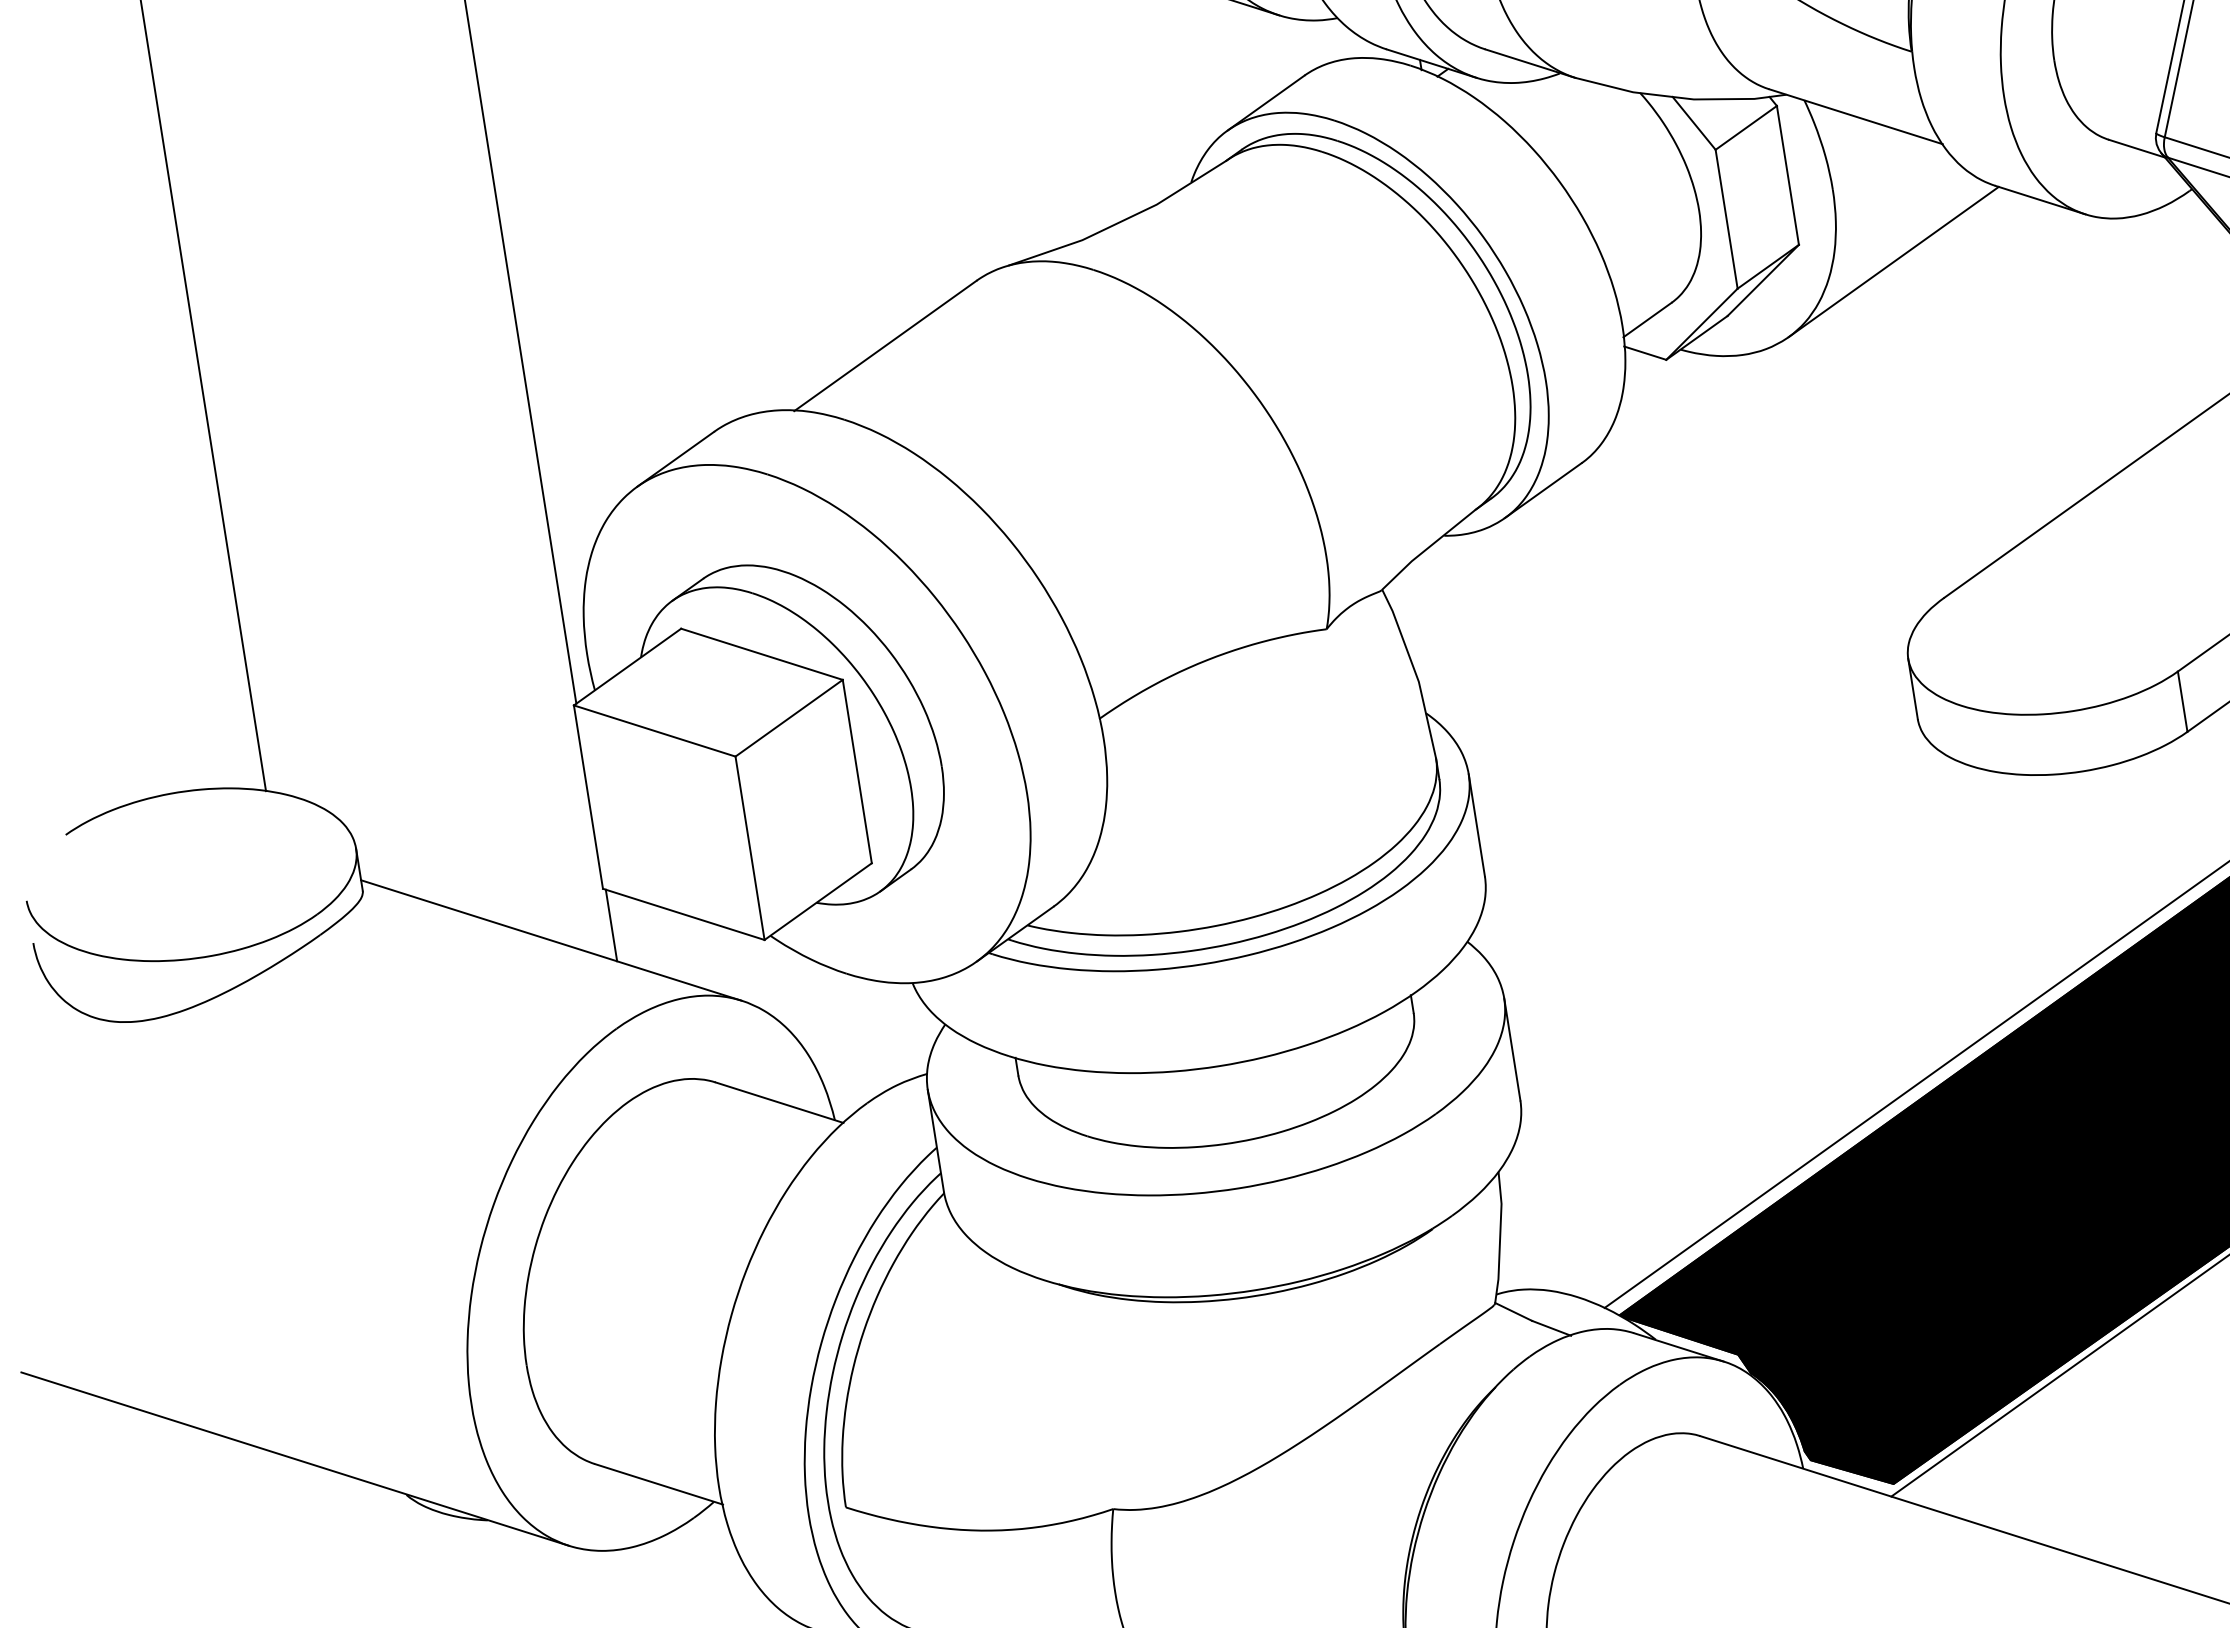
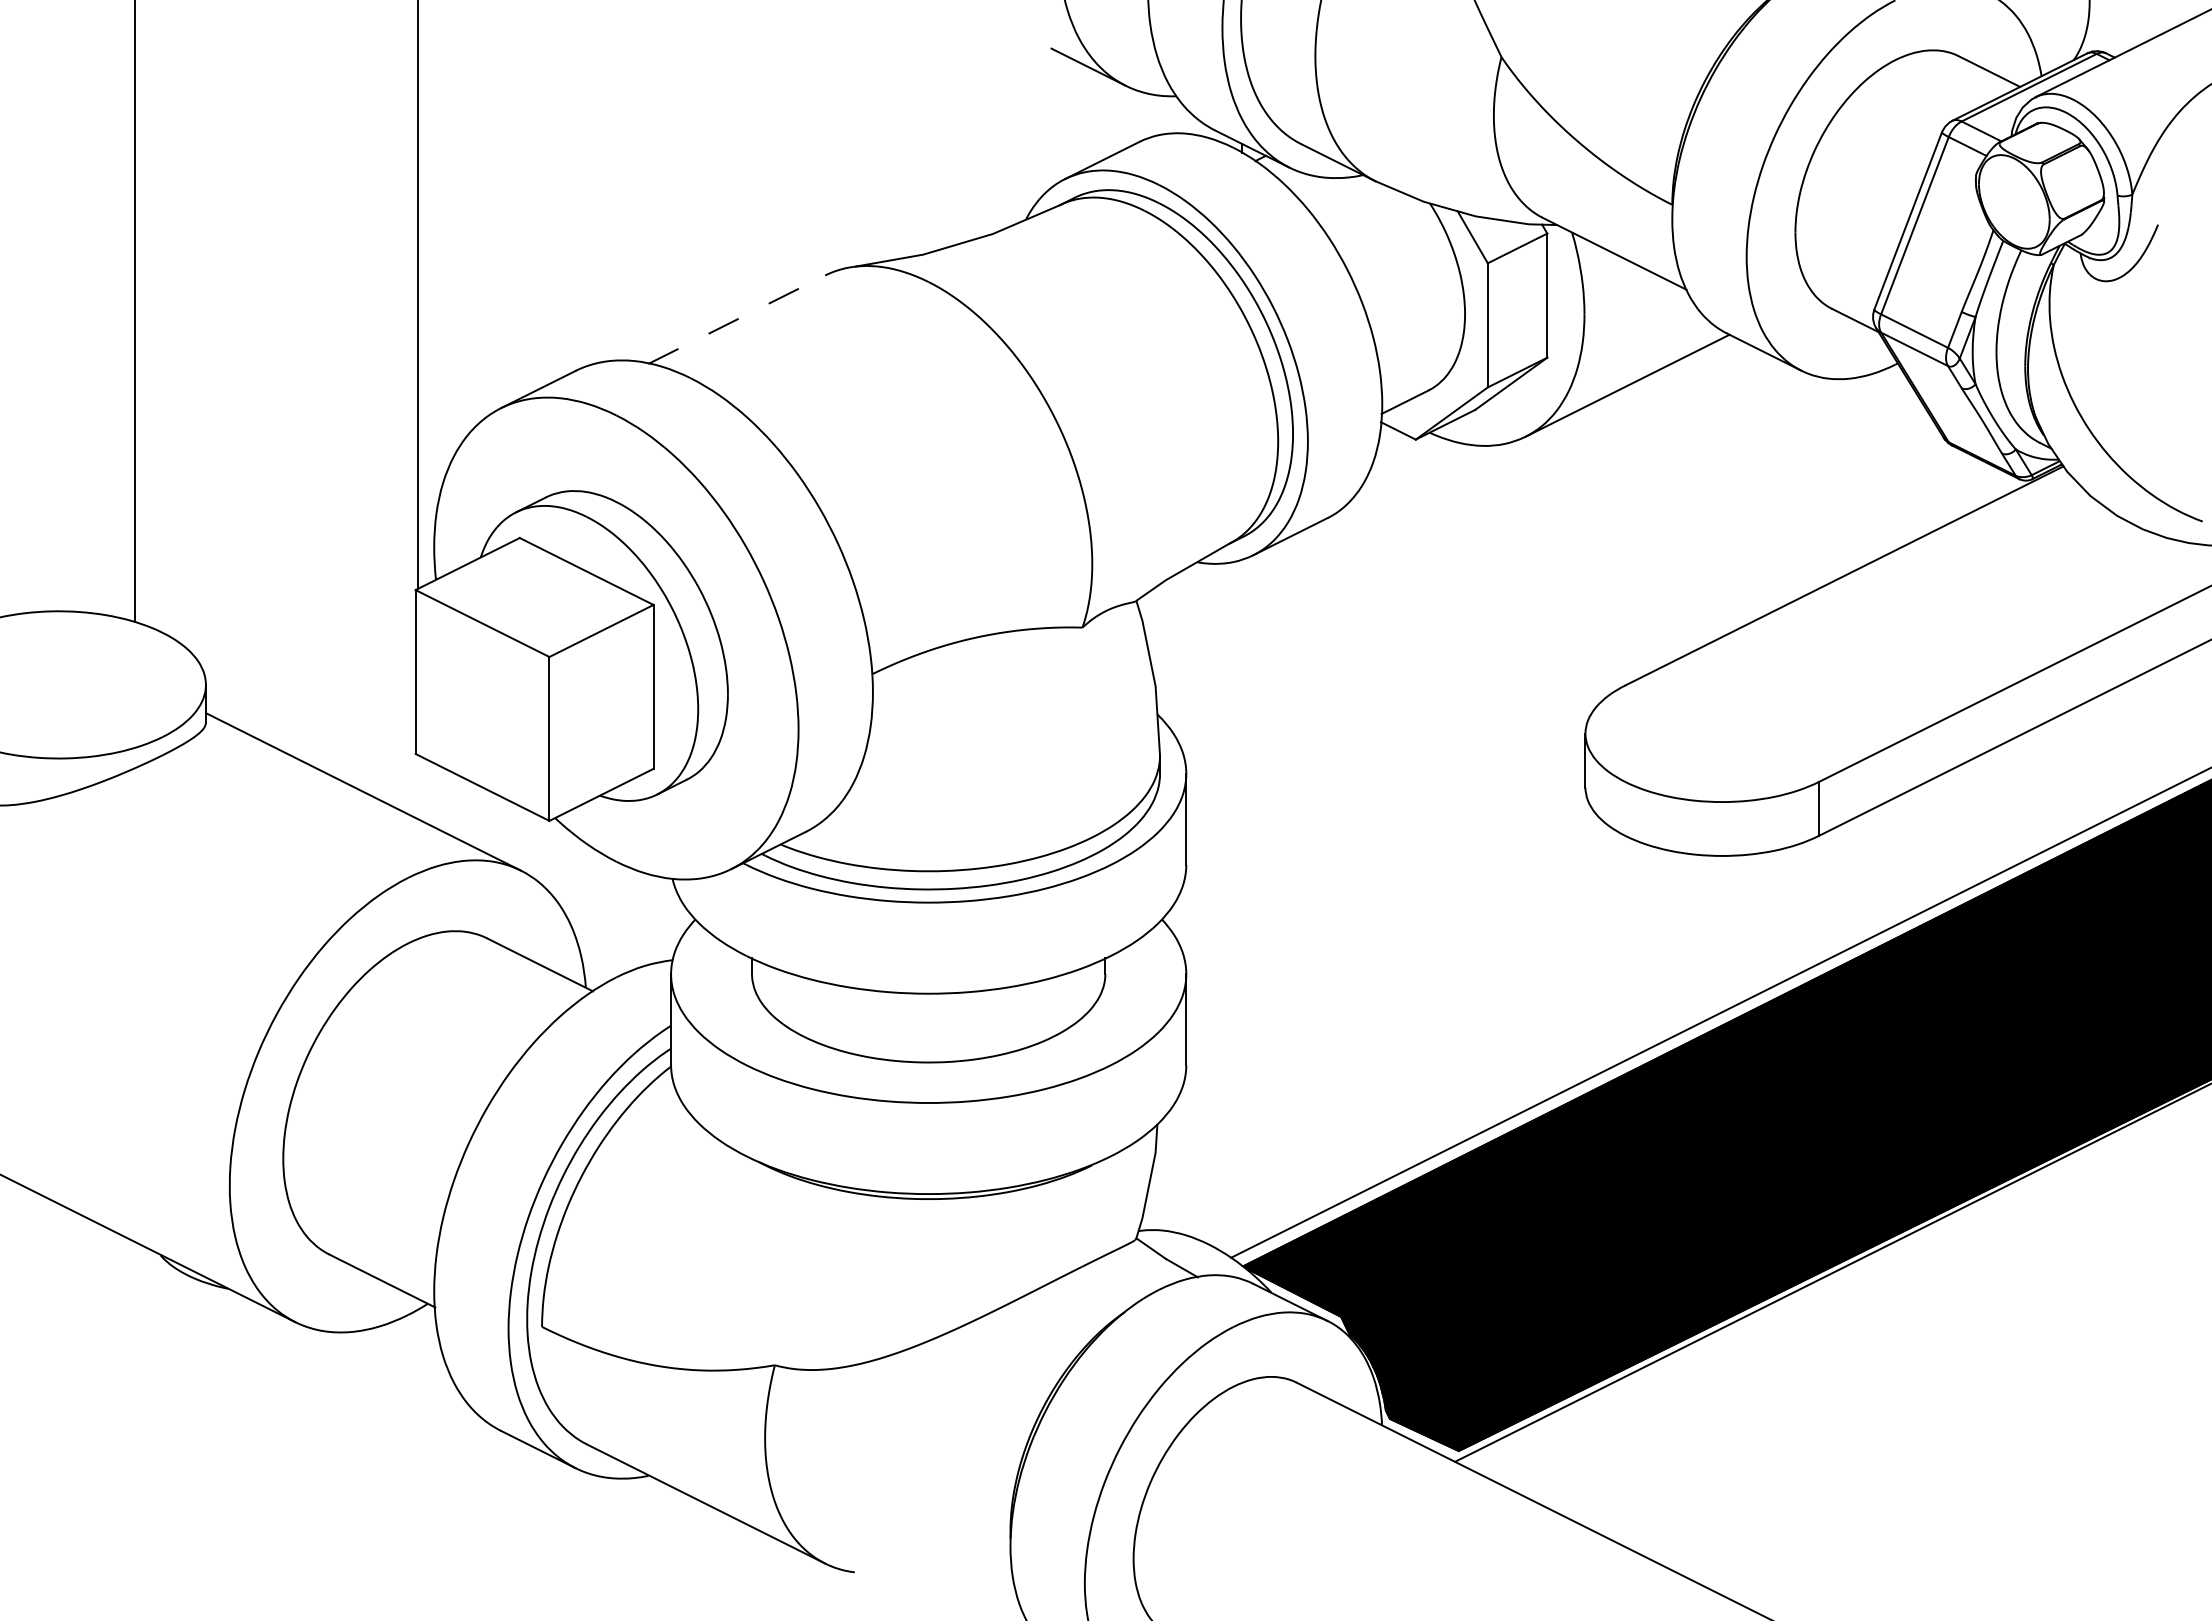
line: (884, 345) -> (736, 319), solid -> dashed
line: (612, 925) -> (418, 787), removed

